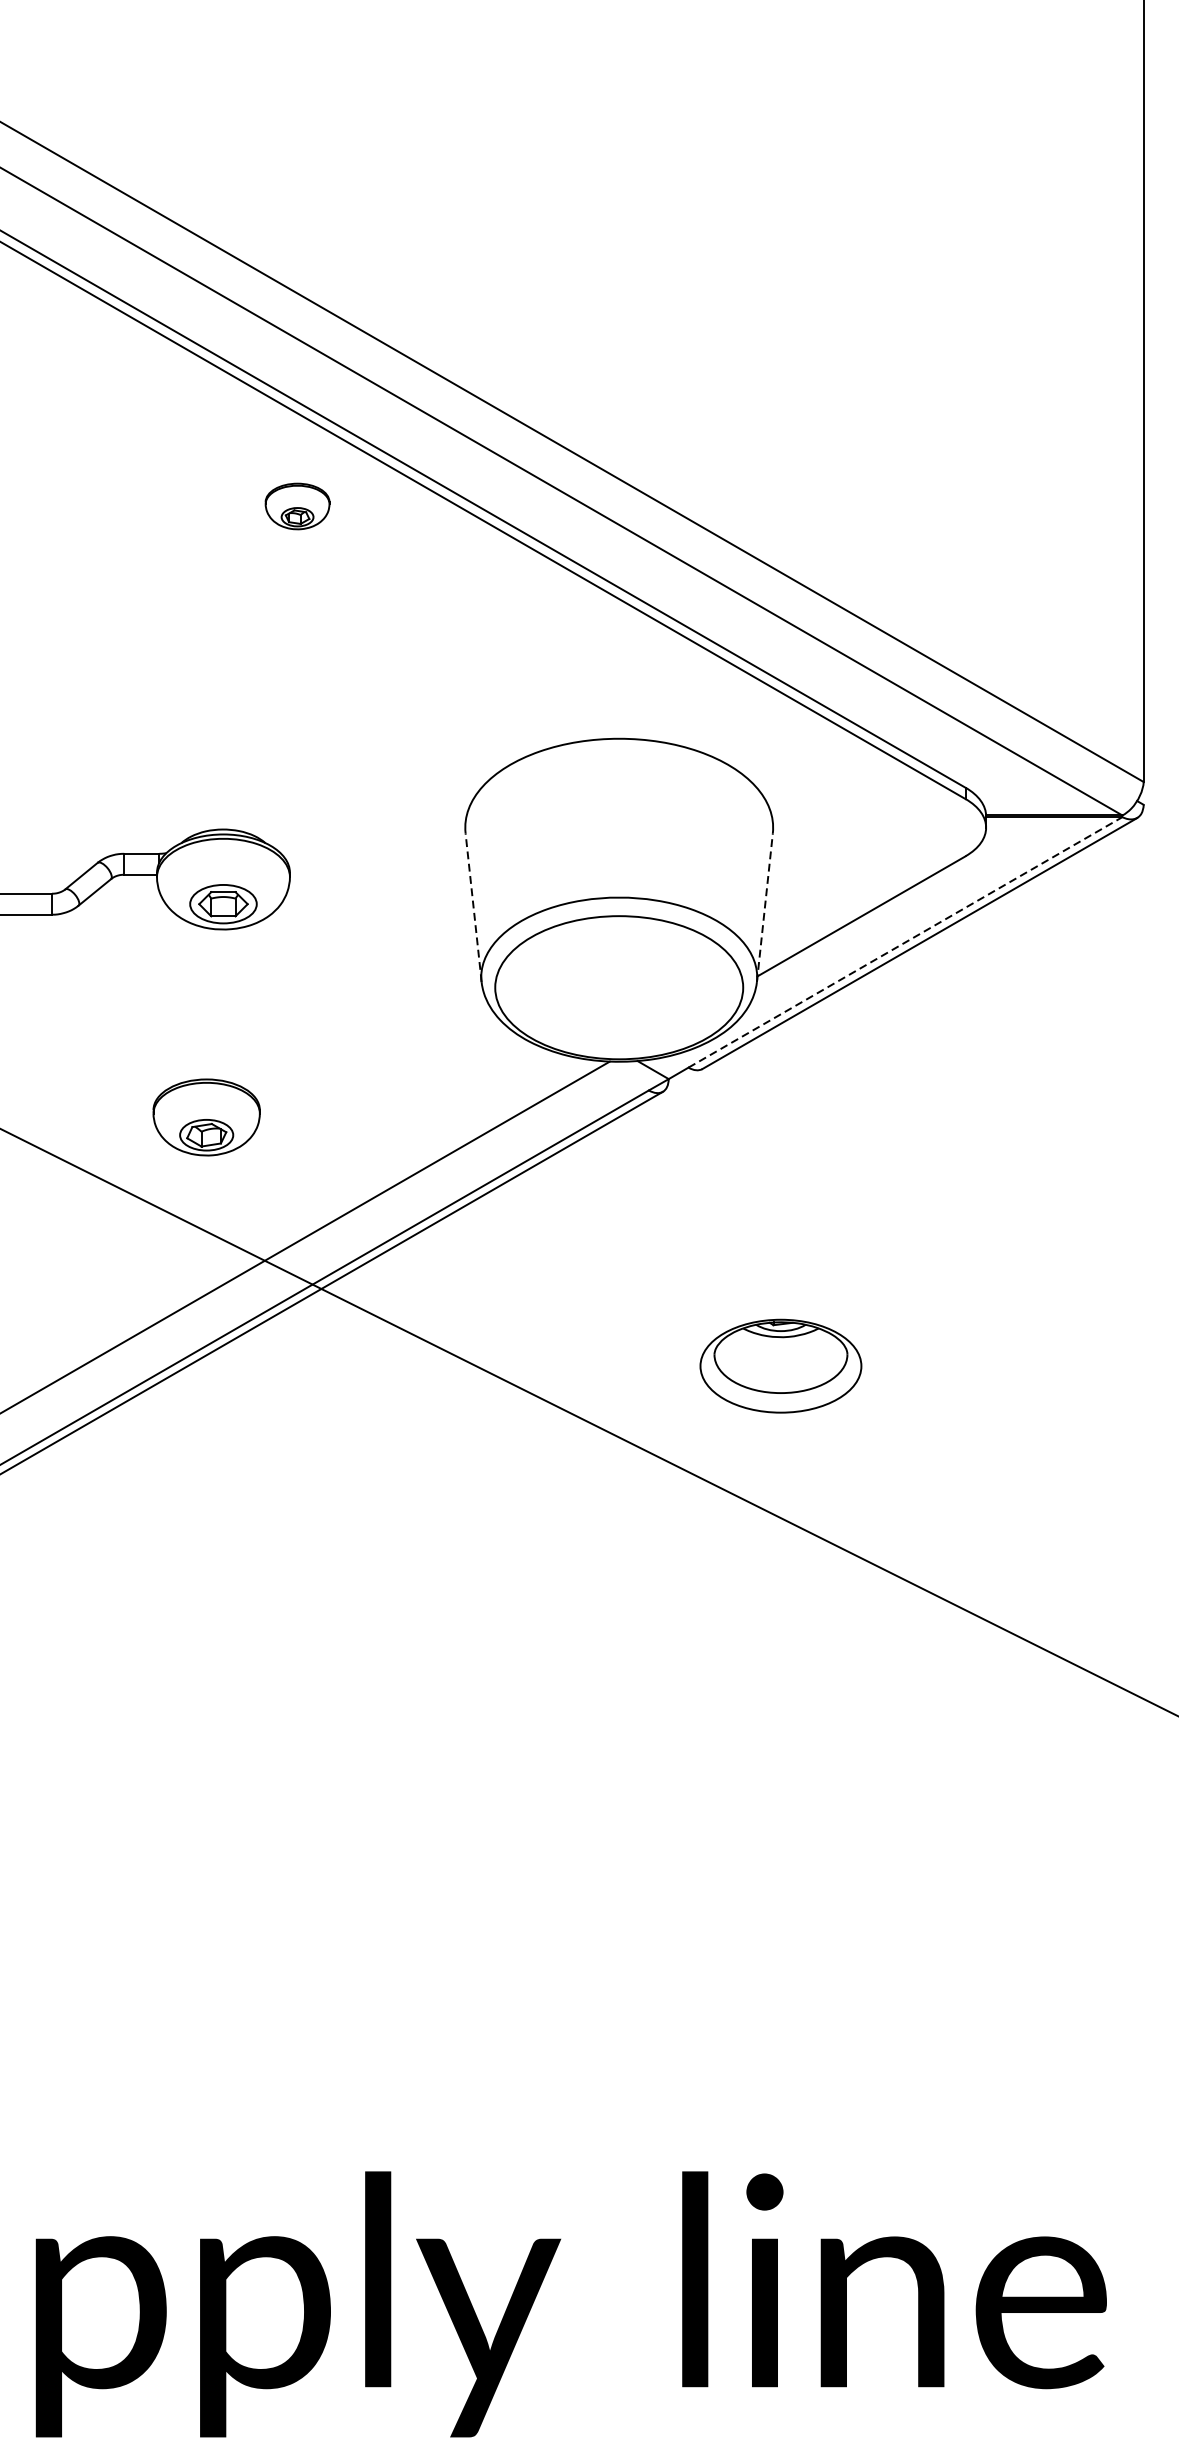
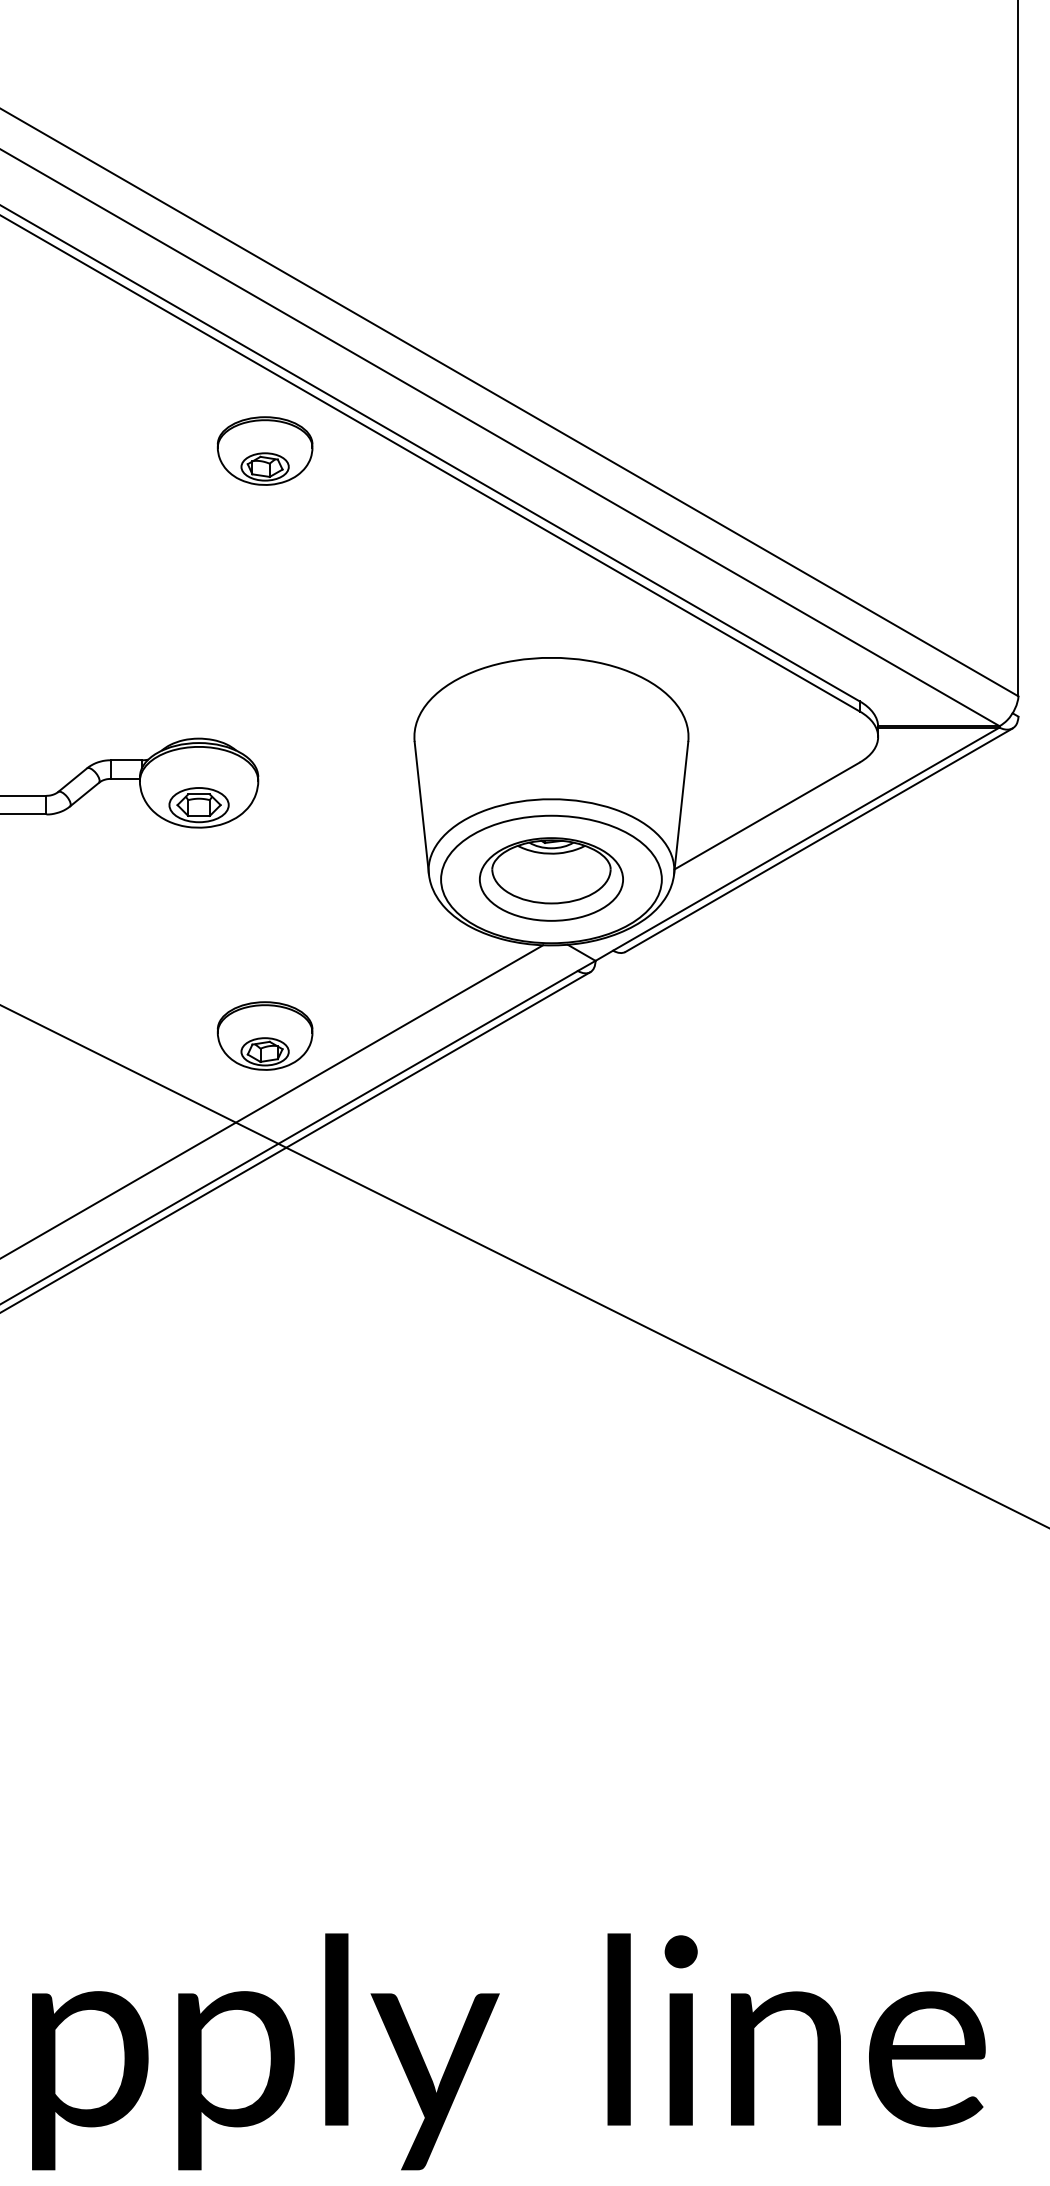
part: (296, 505) -> (264, 450), size x1.67
line: (473, 907) -> (421, 808), dashed -> solid
line: (765, 907) -> (681, 808), dashed -> solid
line: (905, 941) -> (806, 838), dashed -> solid
part: (205, 1116) -> (264, 1035), moved
part: (780, 1366) -> (551, 879), moved

